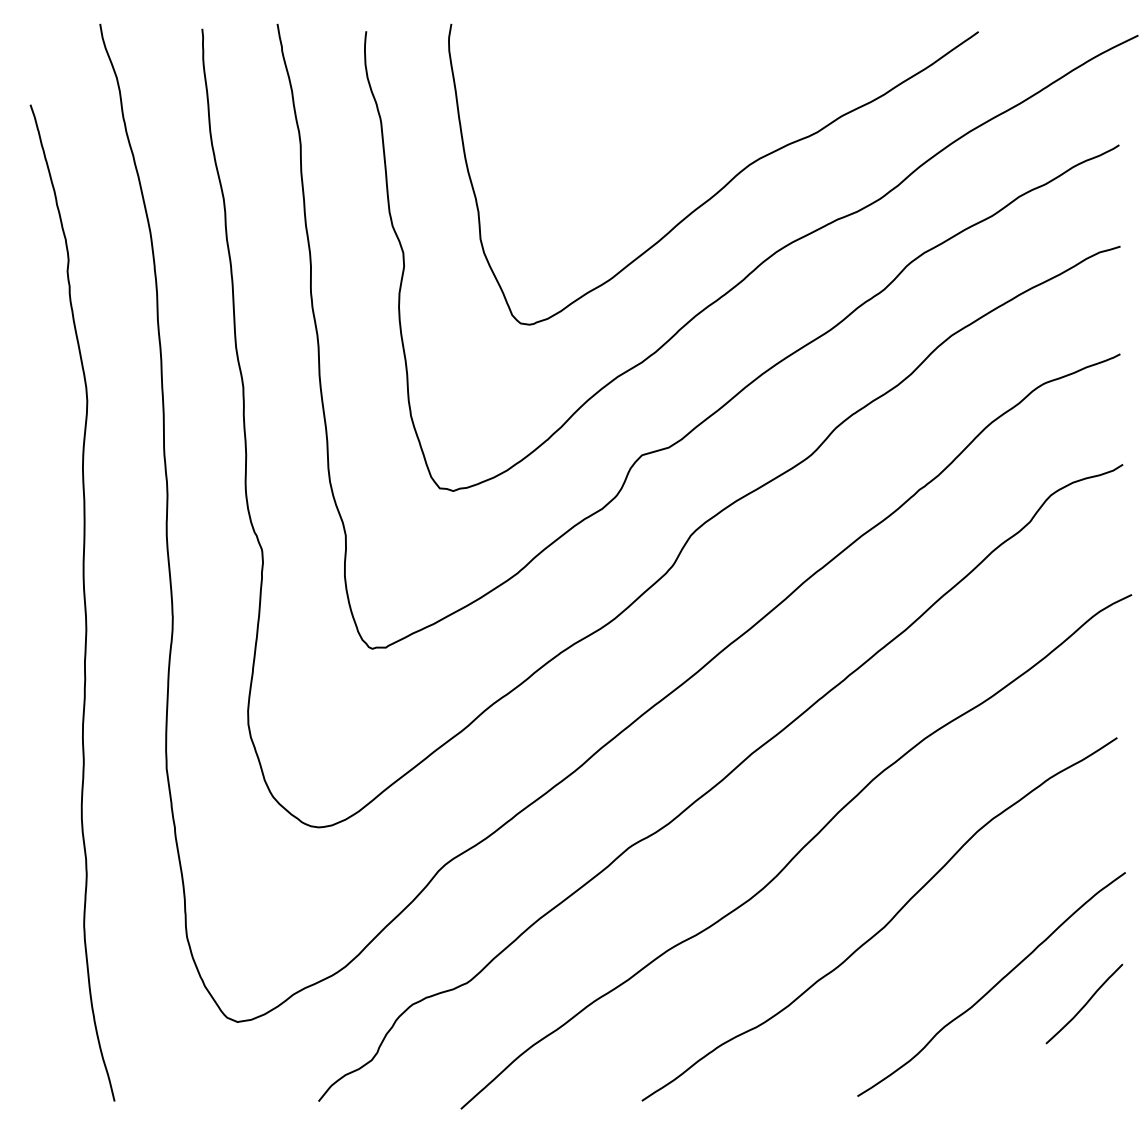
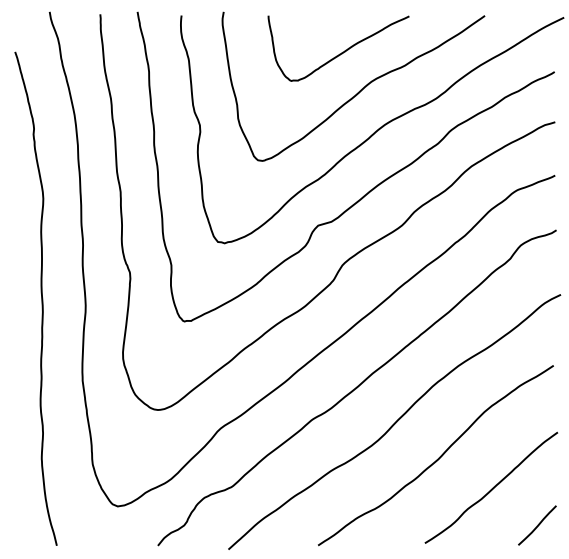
curve: (689, 105) -> (341, 52), added
curve: (1084, 1003) -> (537, 525), moved

